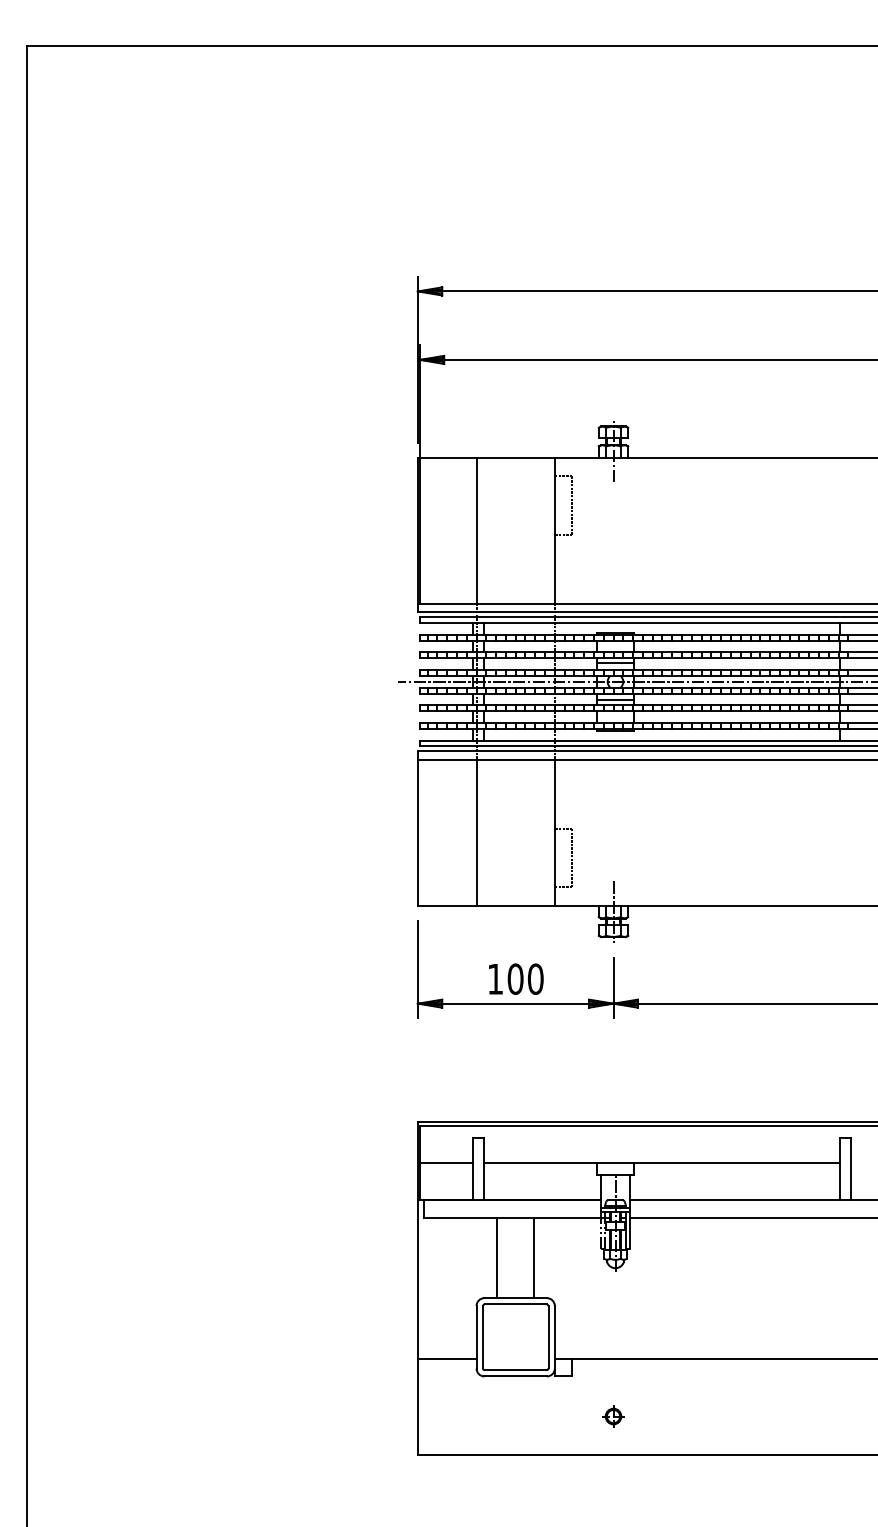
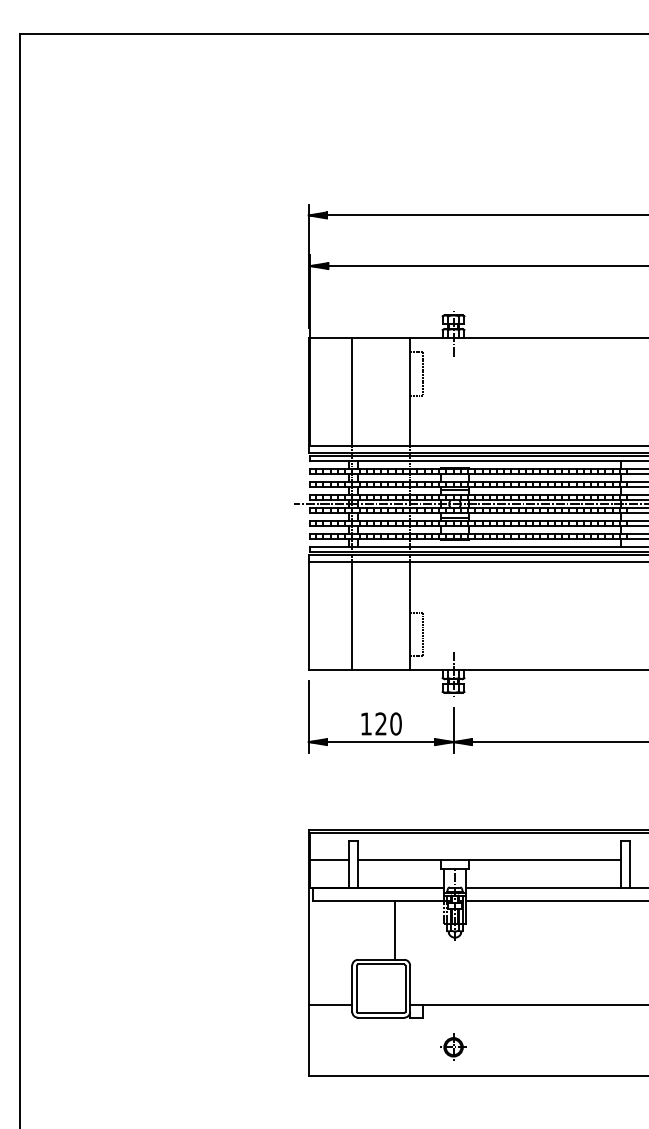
text: (514, 978) -> (380, 723), 100 -> 120
line: (497, 1257) -> (367, 929), removed
part: (613, 1416) -> (453, 1047), size x1.6

